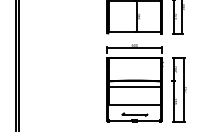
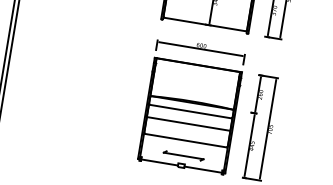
line: (134, 94) -> (188, 123), added

